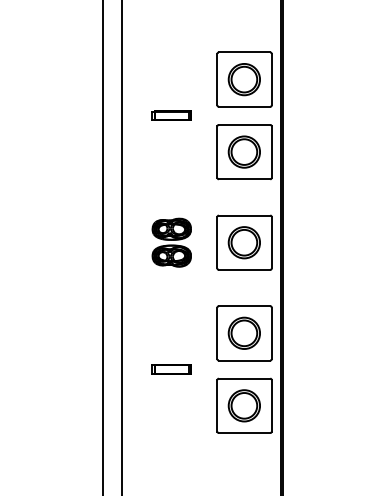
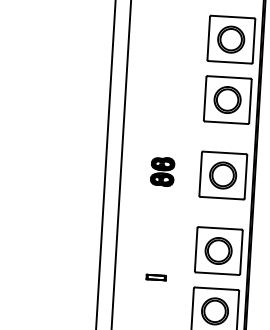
part: (171, 115) -> (168, 65), removed
part: (171, 242) -> (162, 171), size x0.7
part: (171, 369) -> (156, 277), size x0.6

